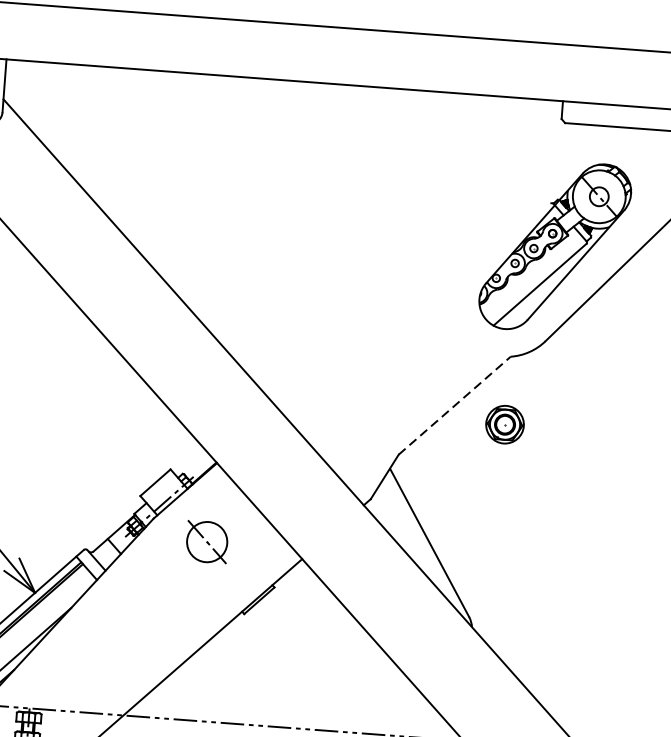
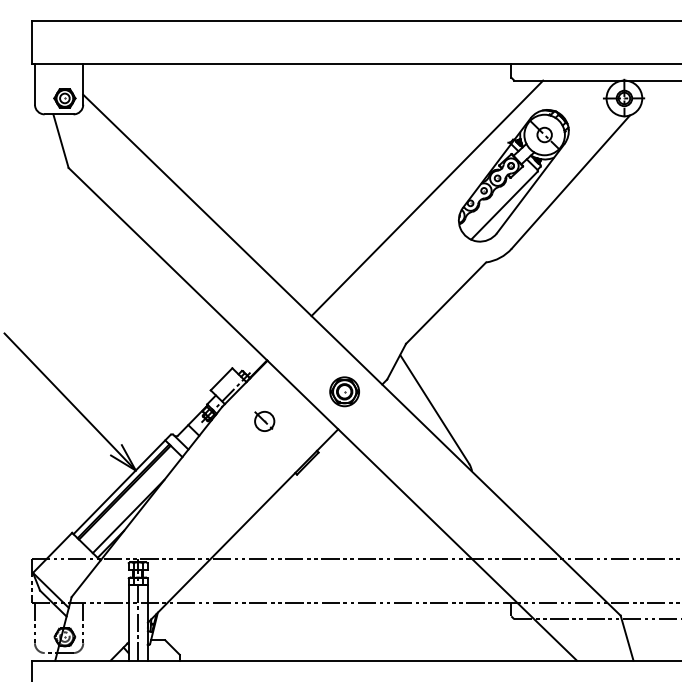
line: (440, 267) -> (427, 198), added
line: (455, 404) -> (446, 302), dashed -> solid
part: (504, 424) -> (344, 391), moved
part: (207, 540) -> (264, 420), size x0.62

